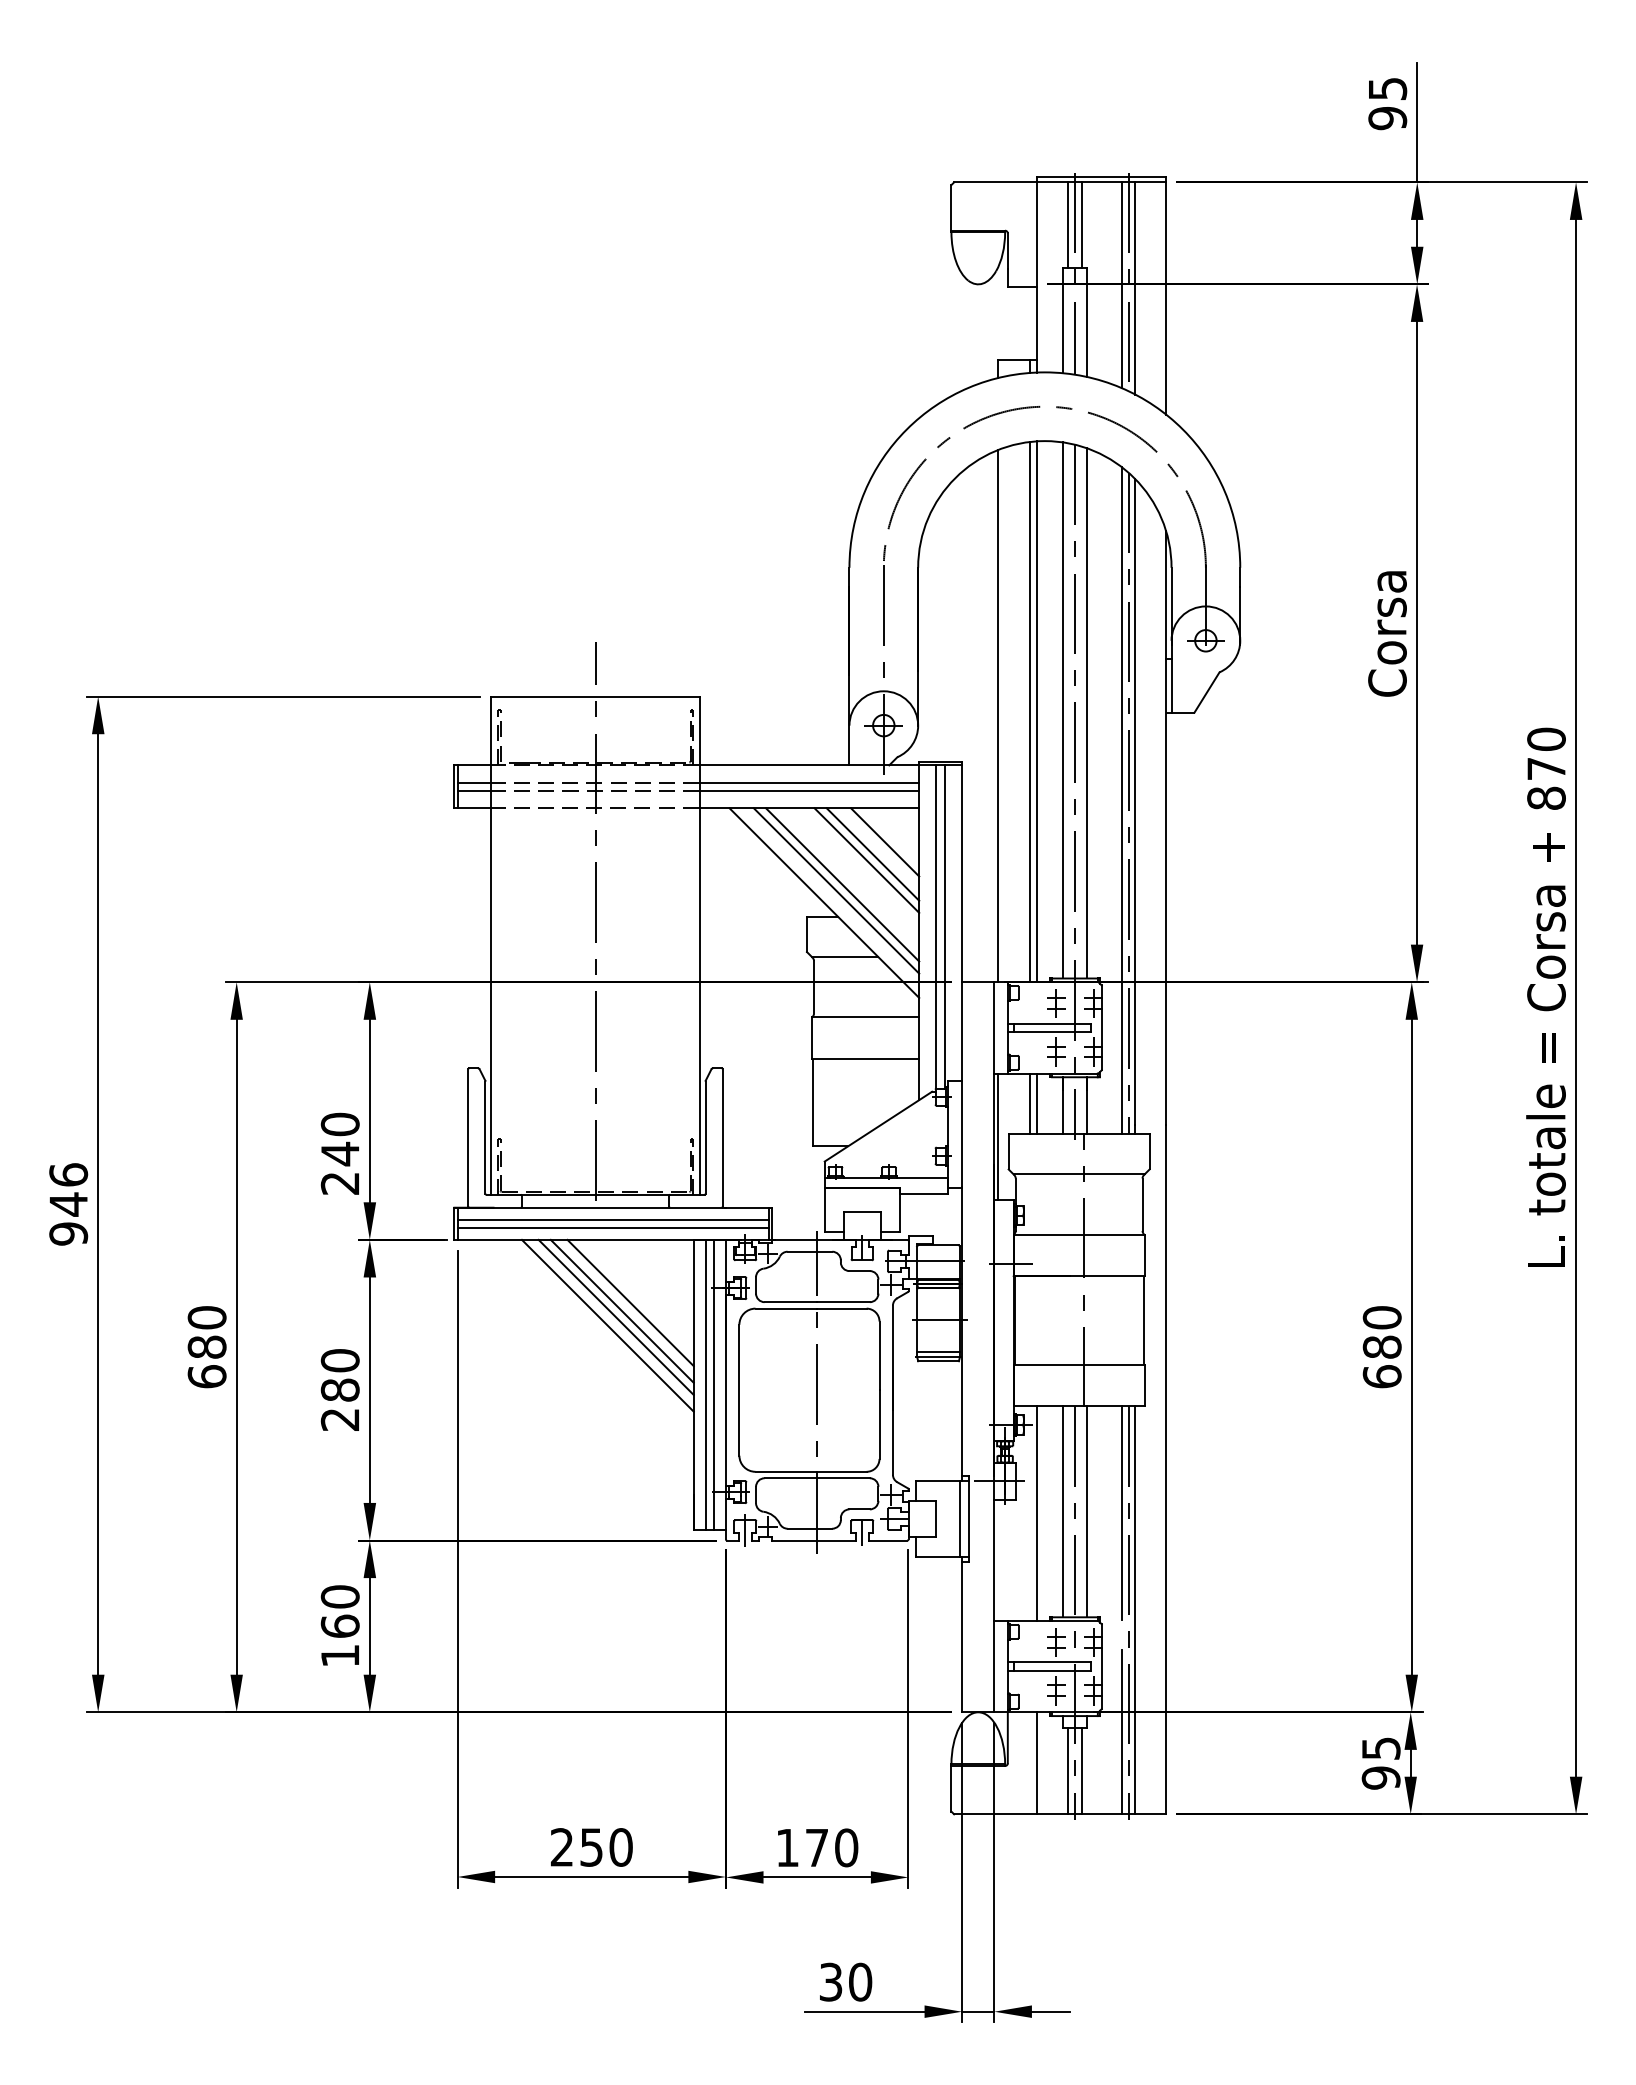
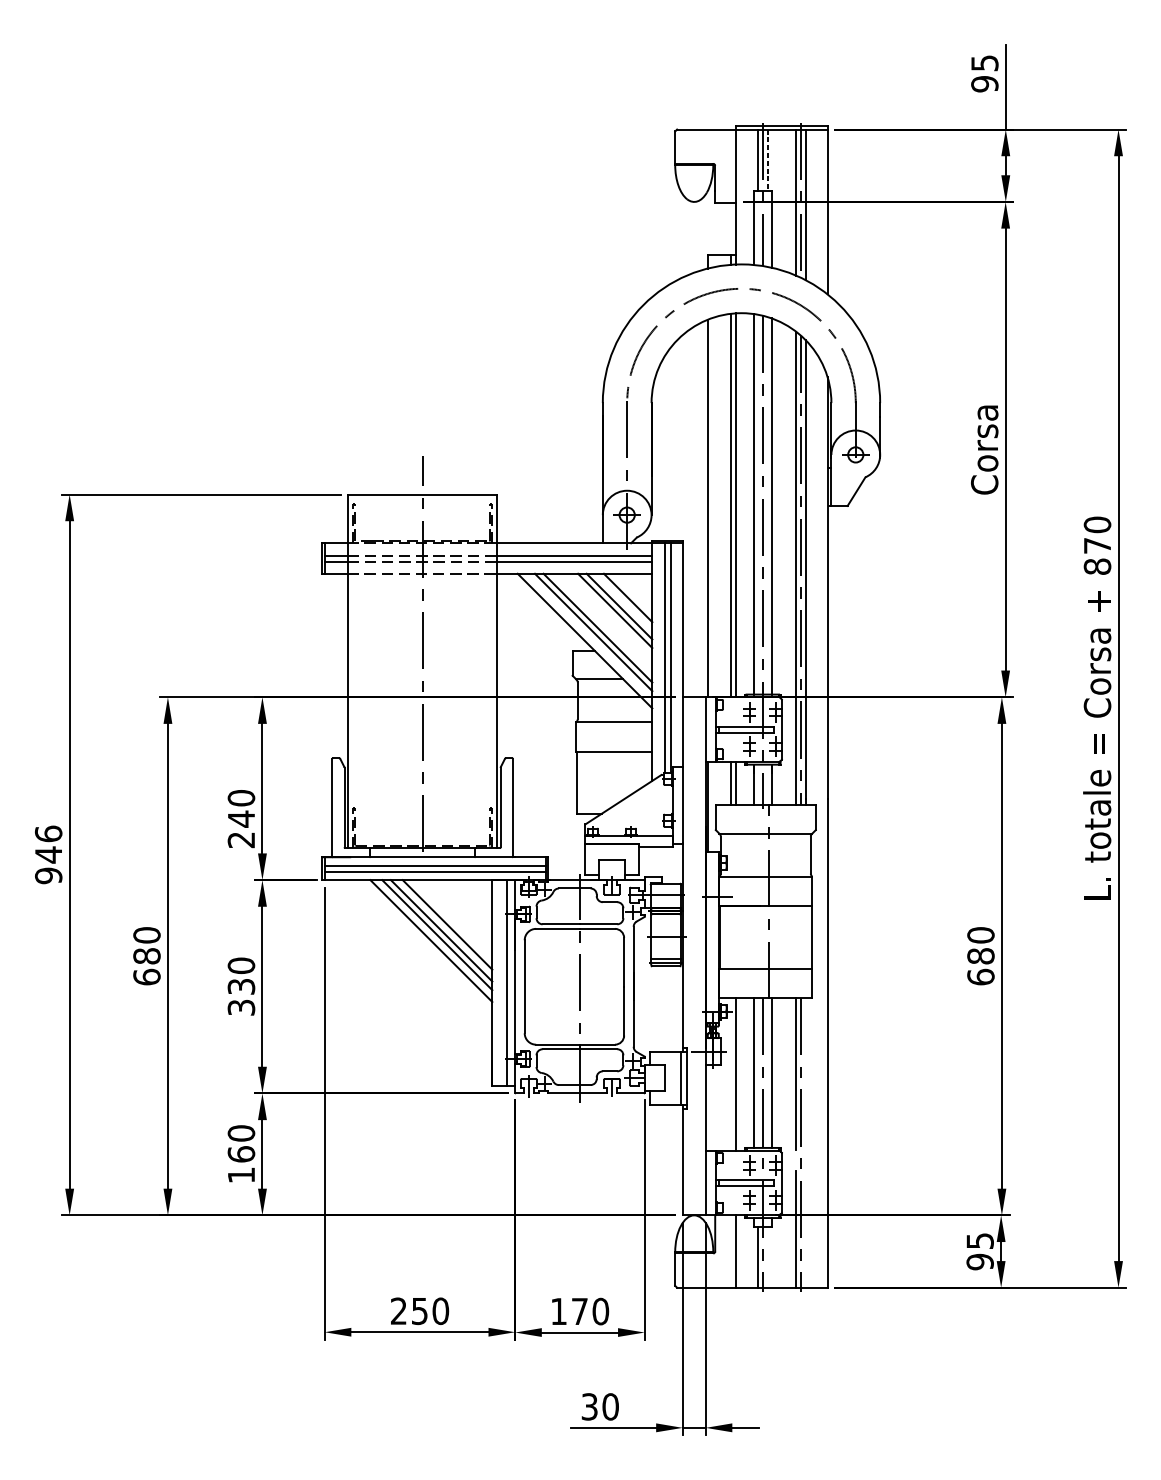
line: (1081, 225) -> (767, 160), solid -> dashed
line: (705, 1384) -> (500, 982), removed
text: (340, 1404) -> (241, 996), 280 -> 330
line: (1135, 1610) -> (805, 1143), removed
line: (1081, 1771) -> (767, 1257), removed

